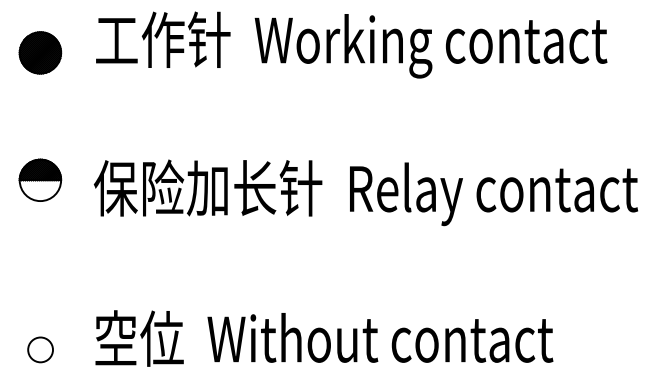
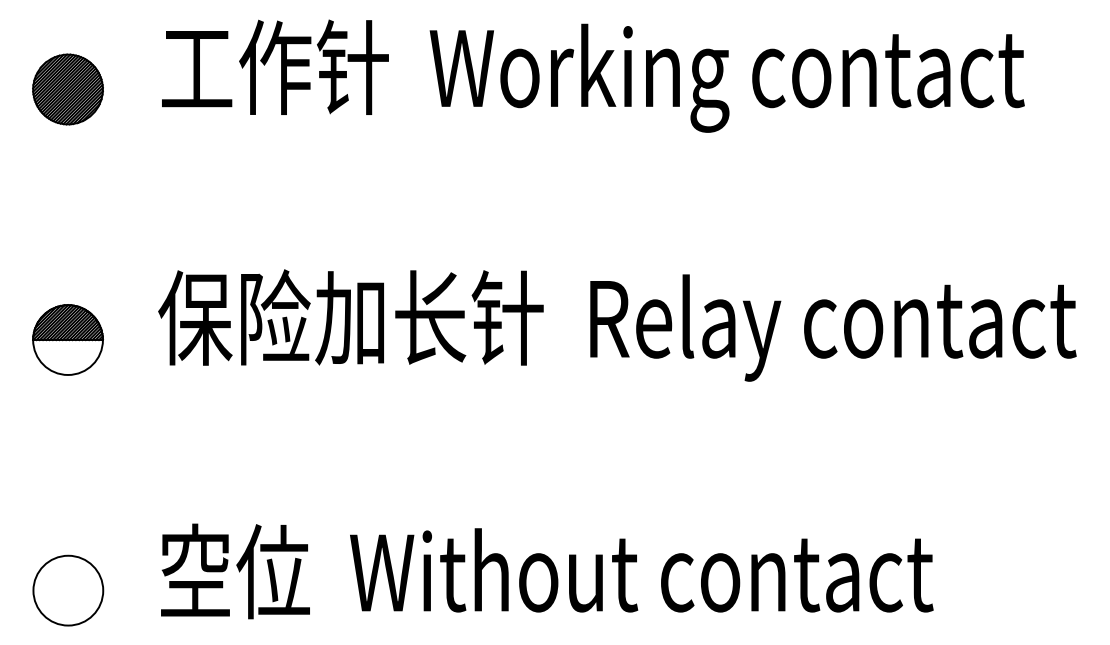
part: (40, 179) -> (68, 338), moved
circle: (40, 349) -> (68, 589), size x1.67

